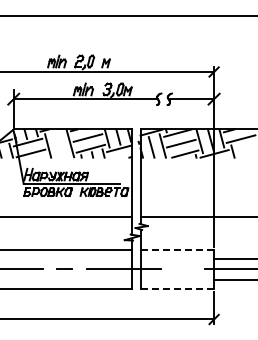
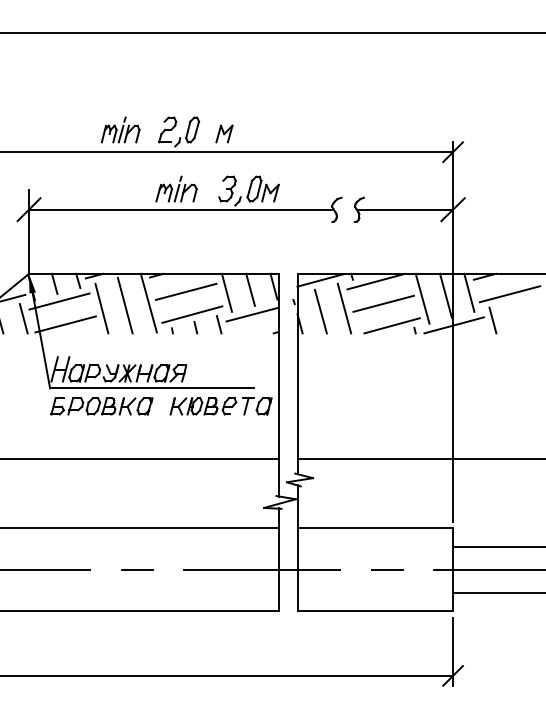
line: (58, 144) -> (123, 305), added
line: (177, 249) -> (375, 527), dashed -> solid
line: (182, 268) -> (386, 567), added
line: (177, 289) -> (375, 612), dashed -> solid

